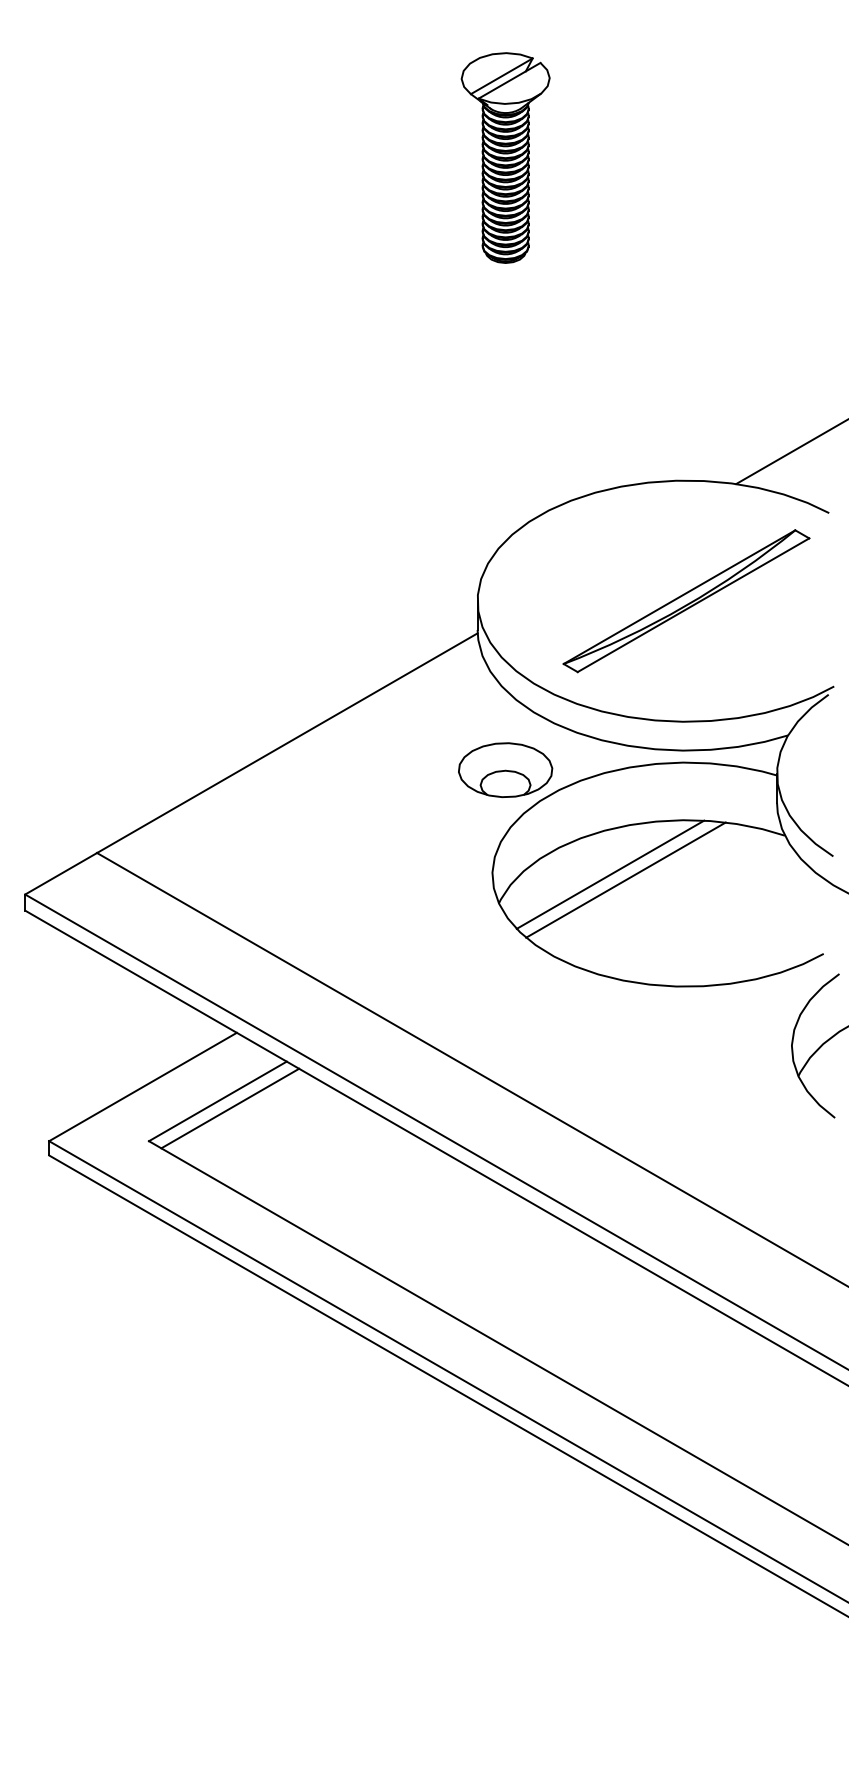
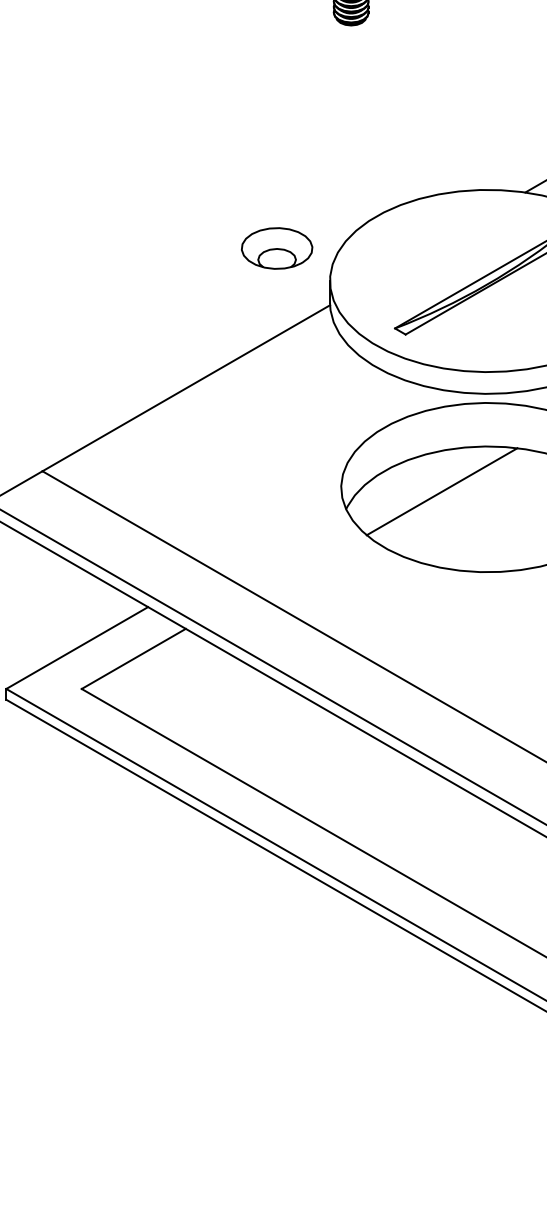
part: (505, 770) -> (277, 248), moved
line: (610, 874) -> (430, 487), removed
line: (230, 1108) -> (143, 664), removed

